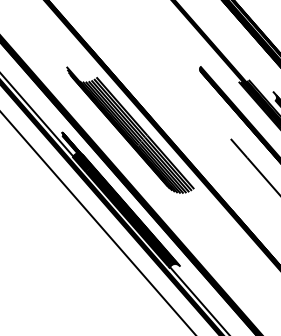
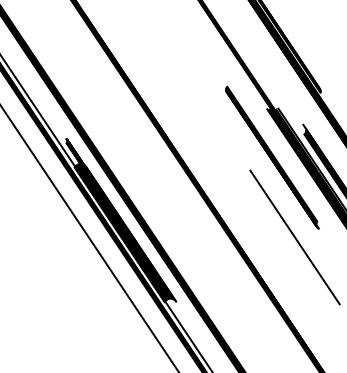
part: (130, 129) -> (141, 145), removed

